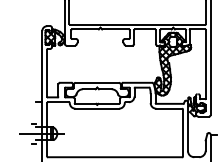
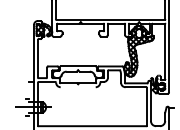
line: (97, 108) -> (78, 87), removed

